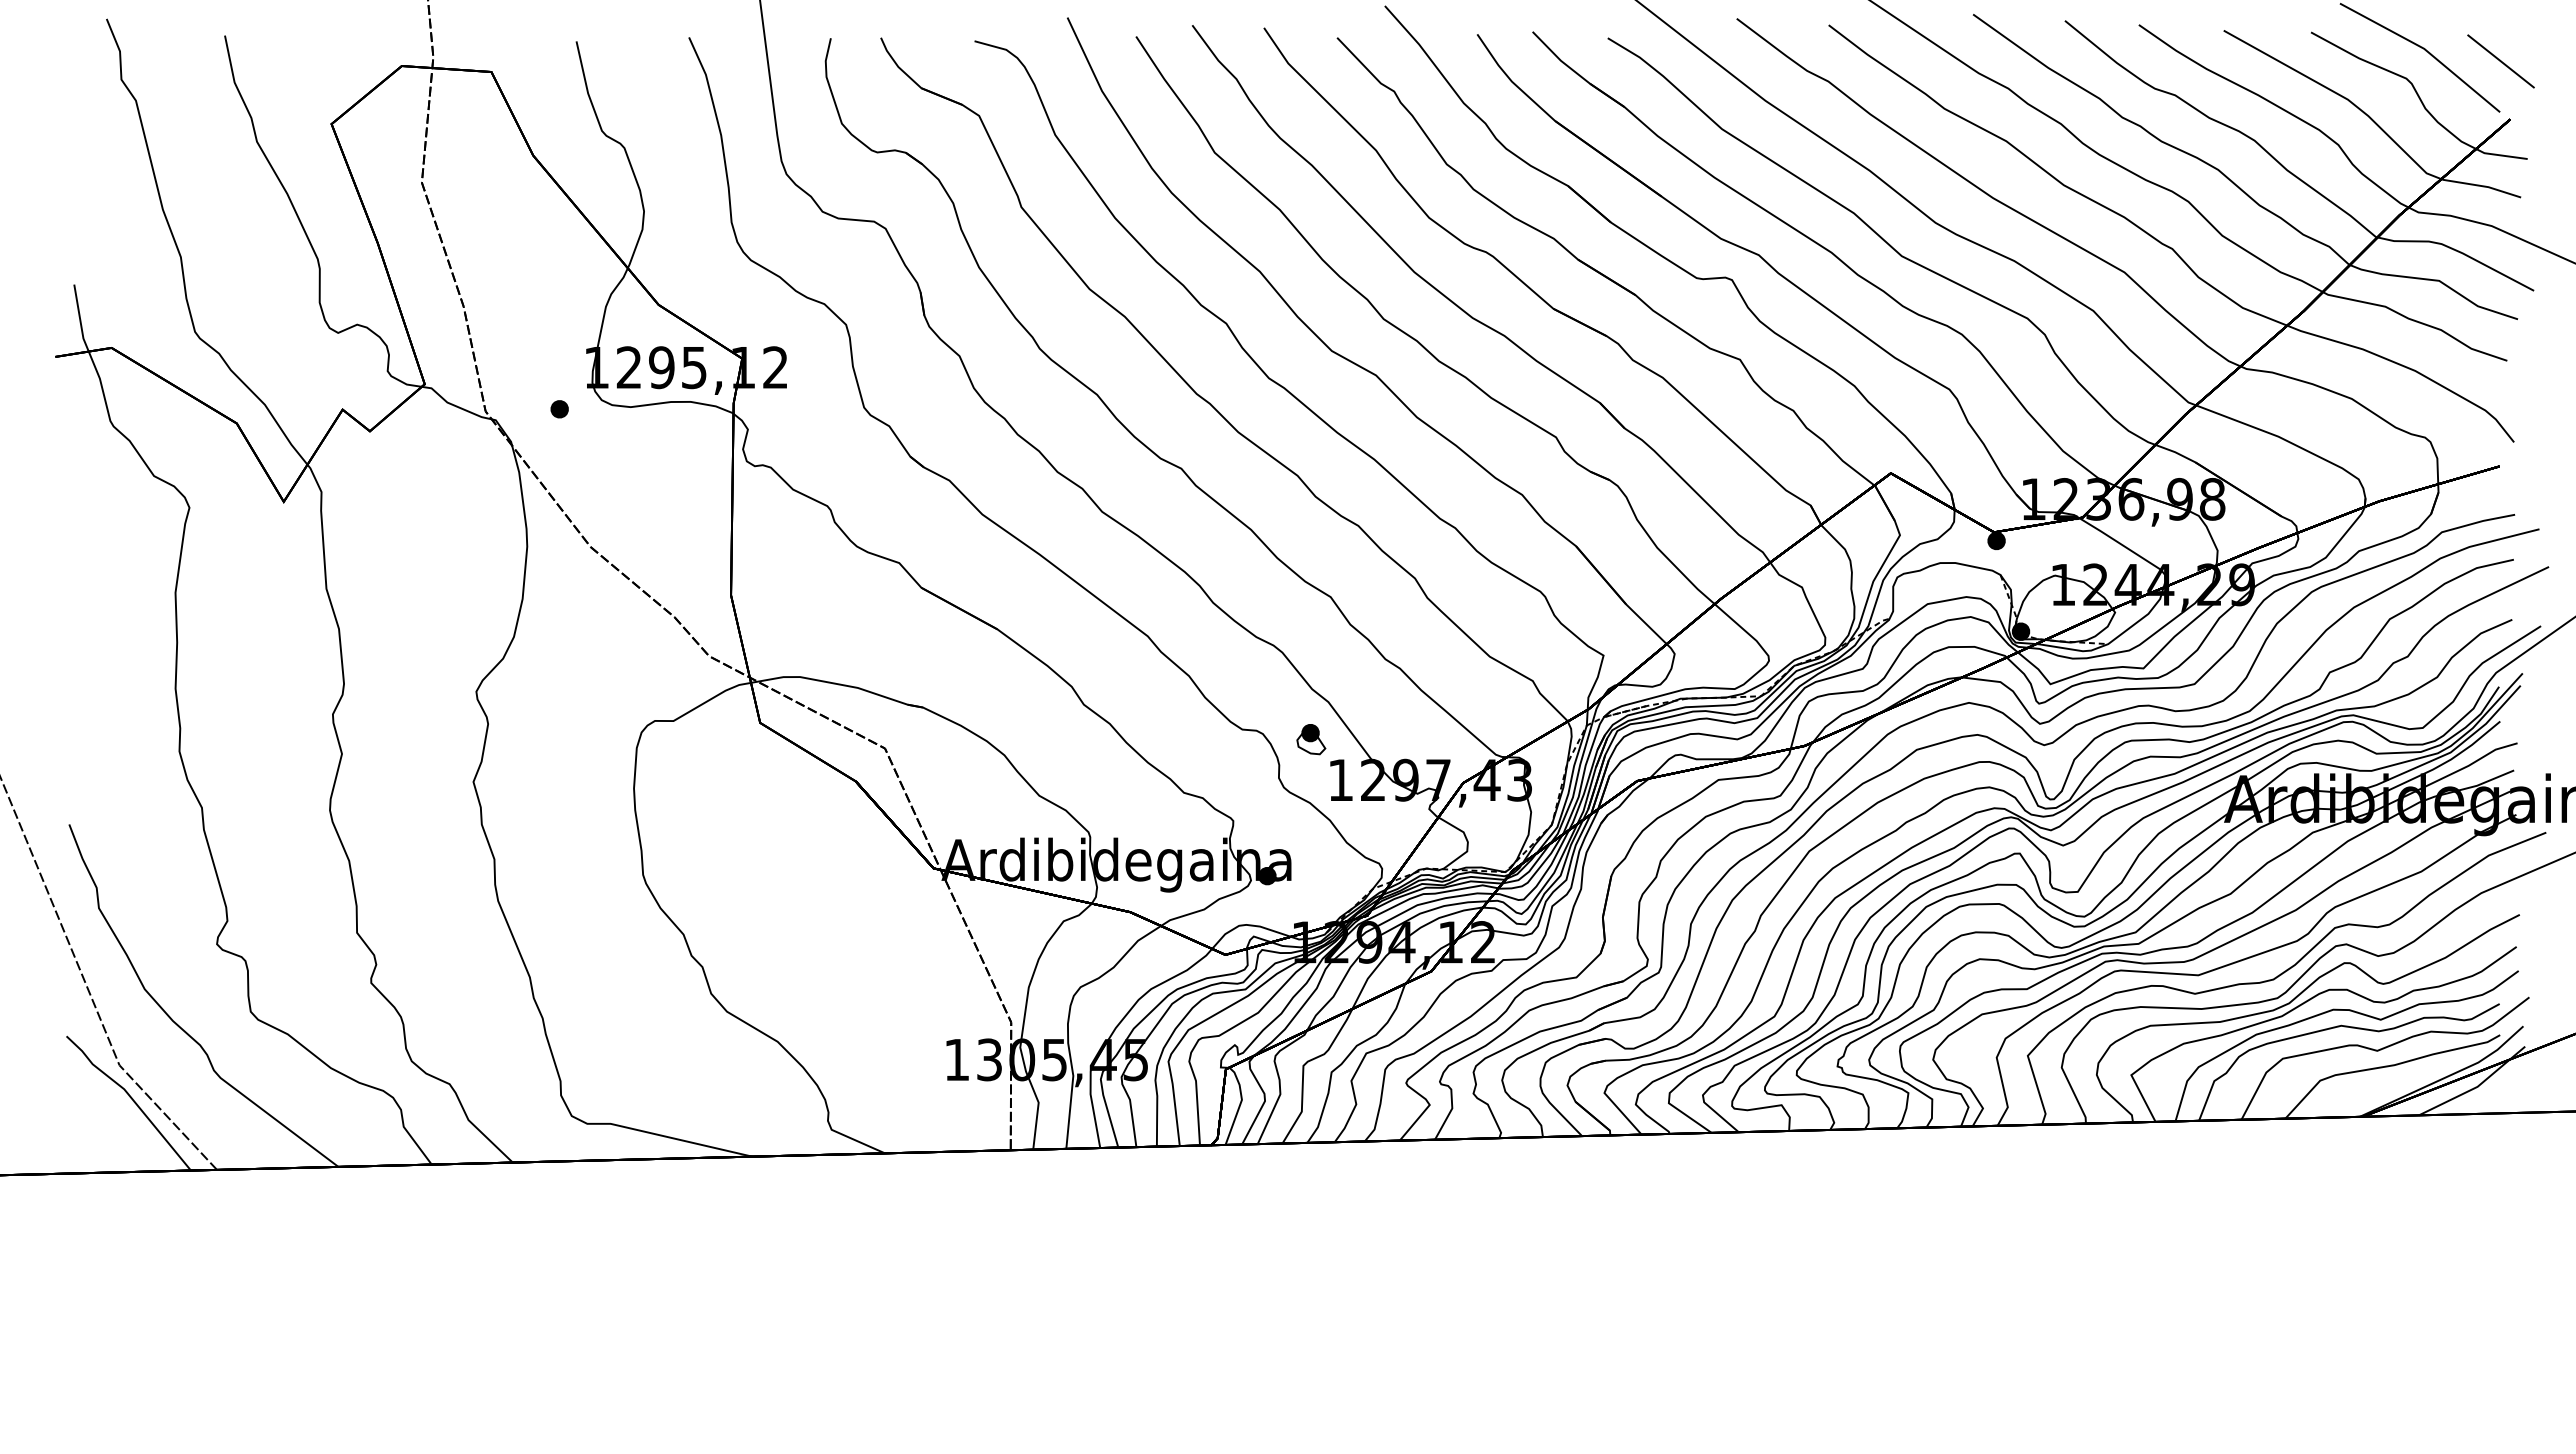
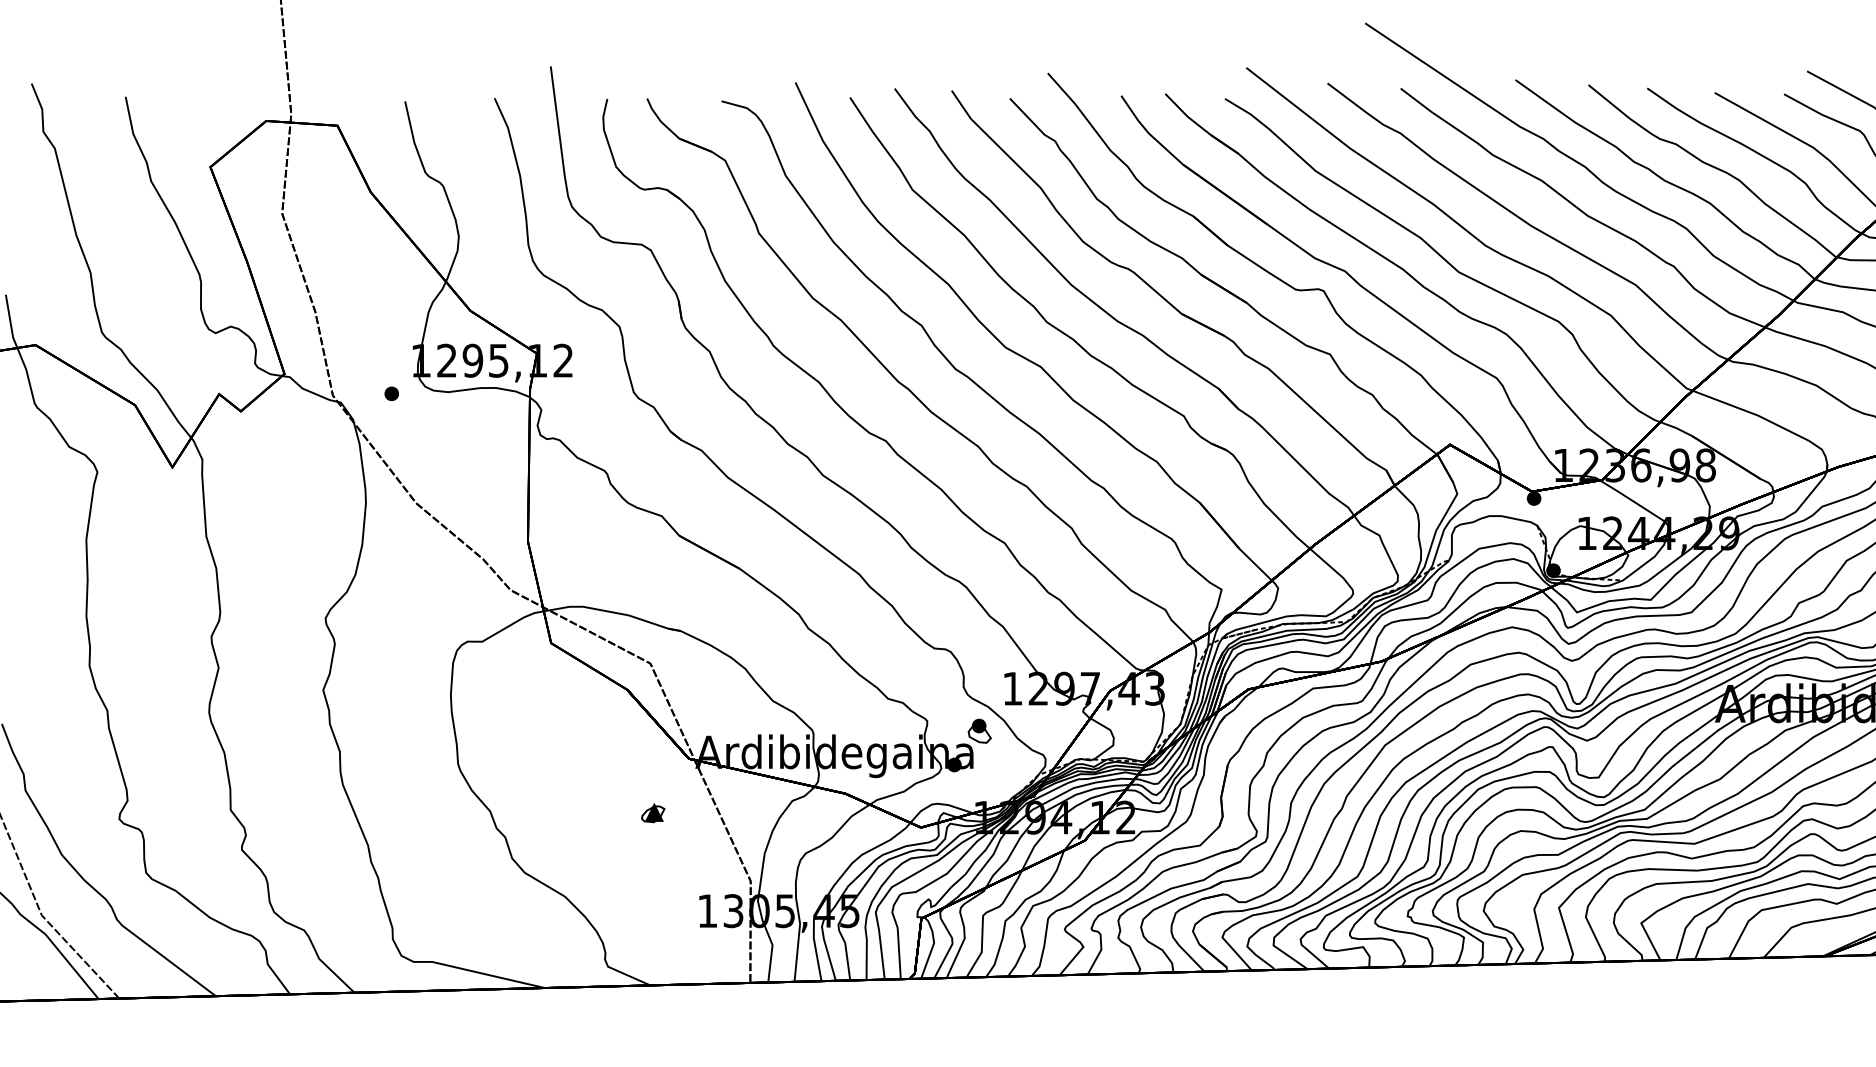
part: (1311, 739) -> (979, 731), moved
part: (888, 936) -> (653, 813), added

